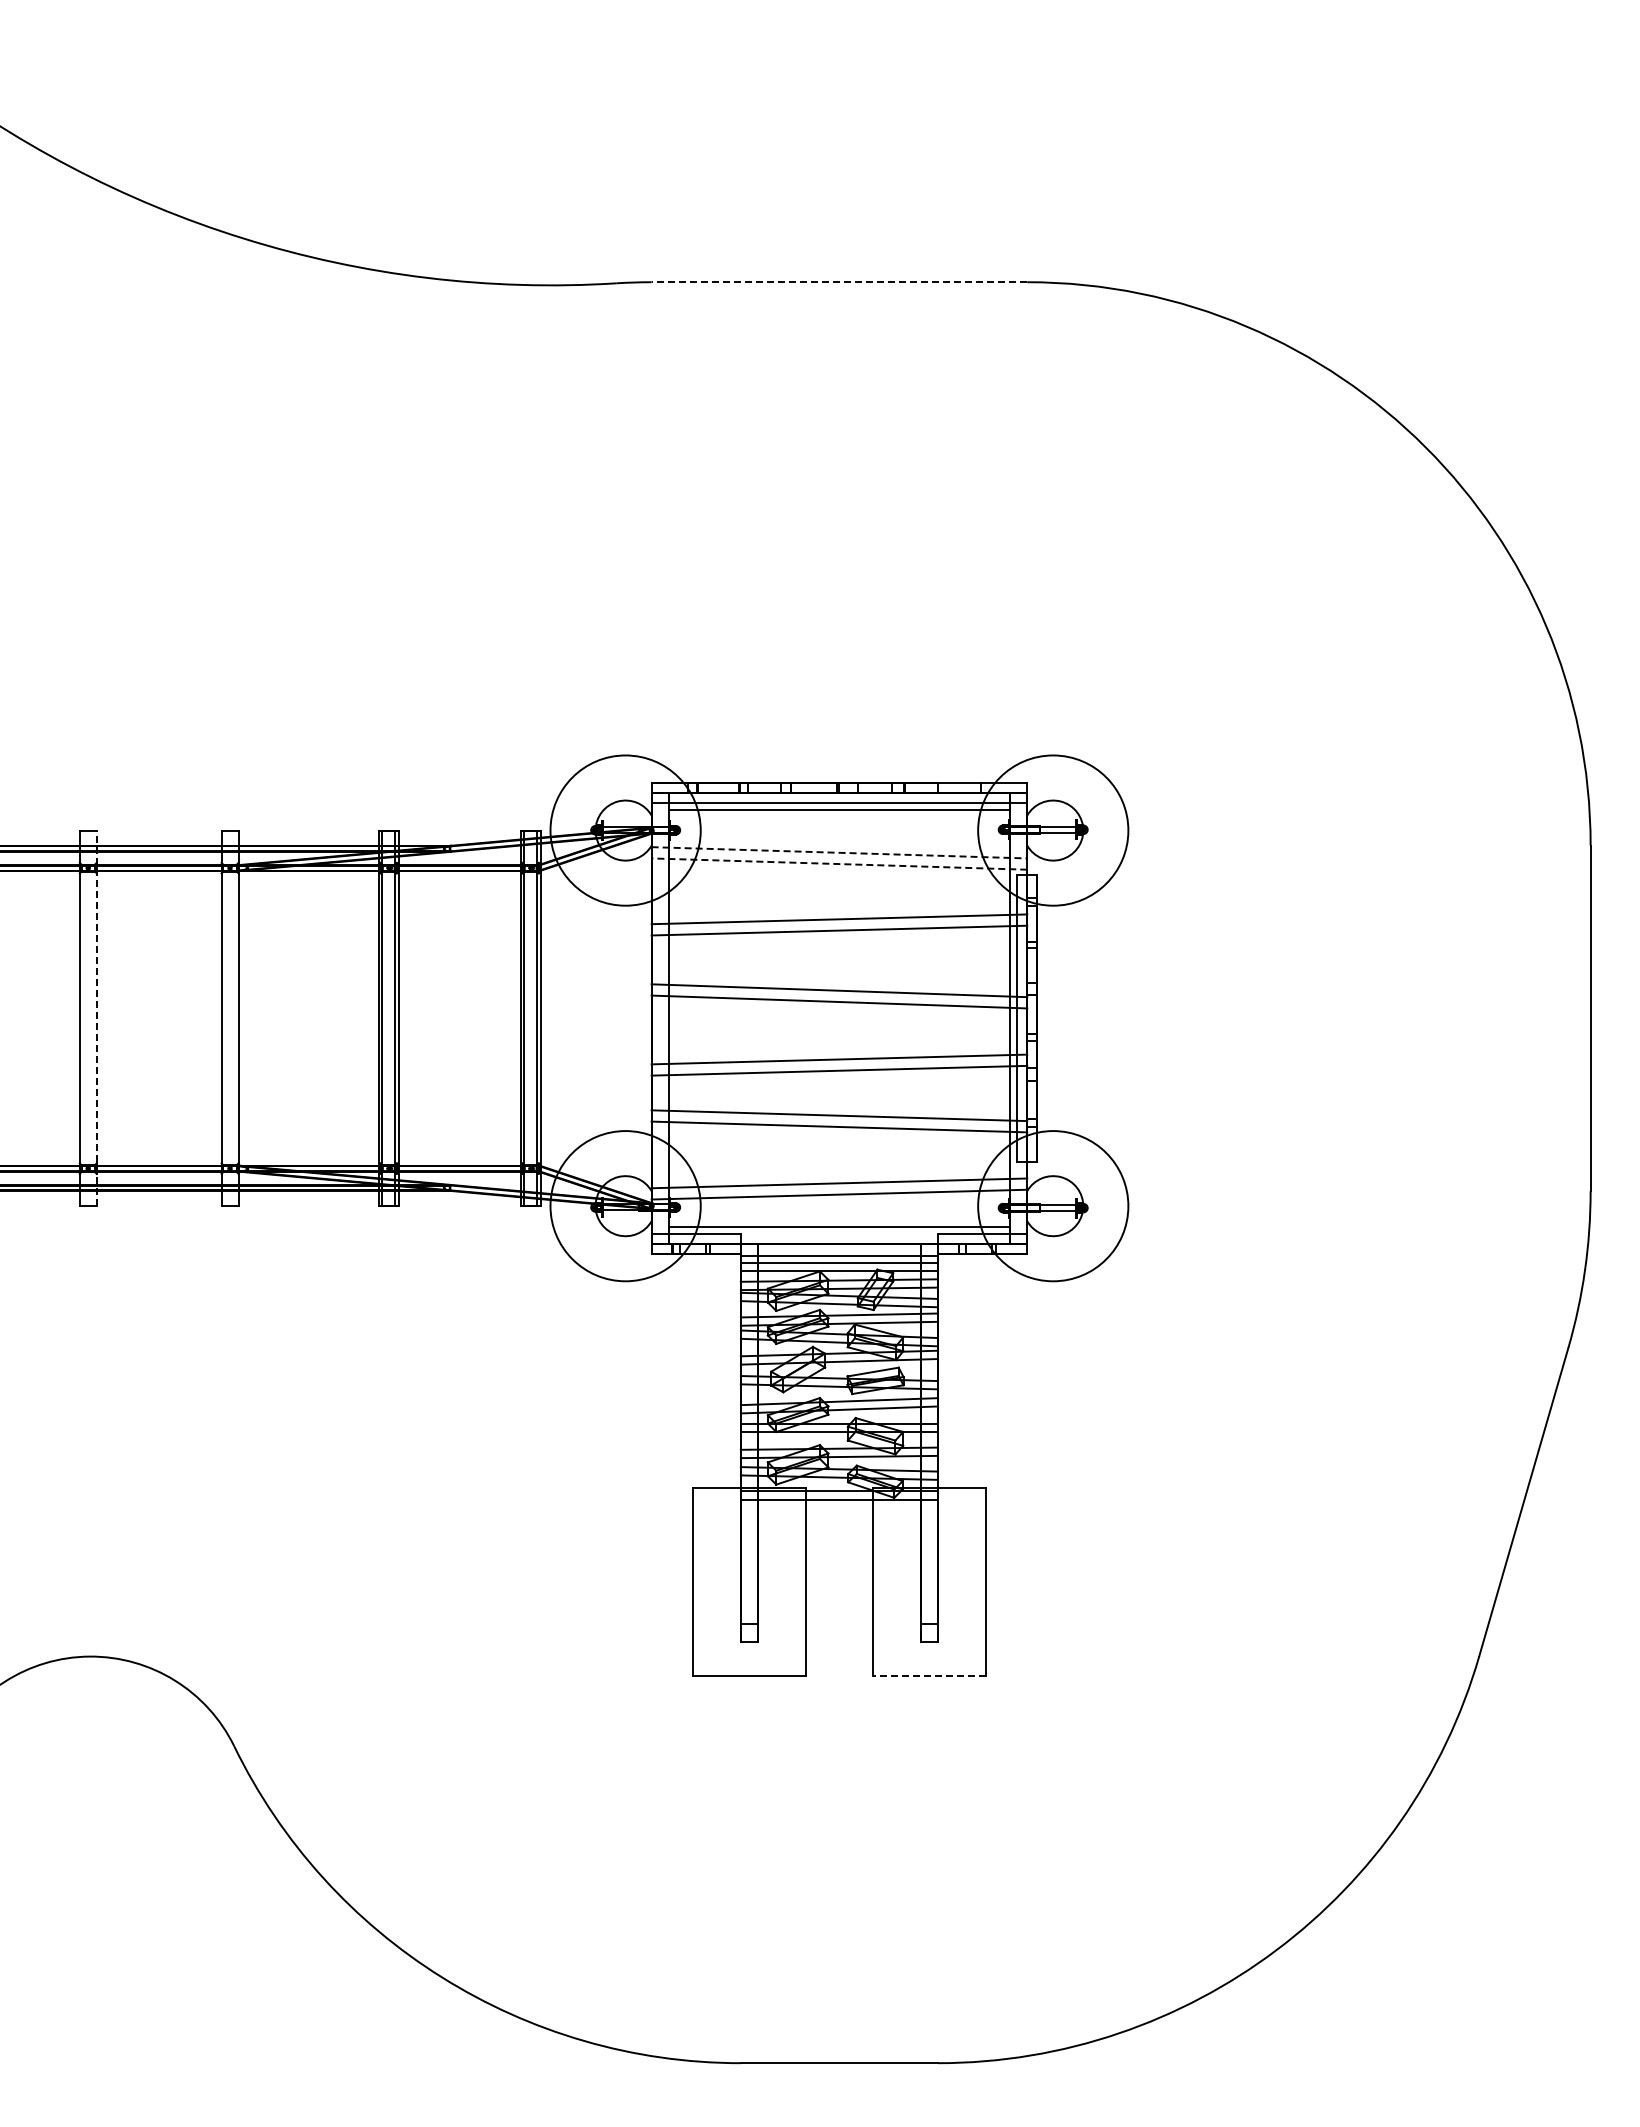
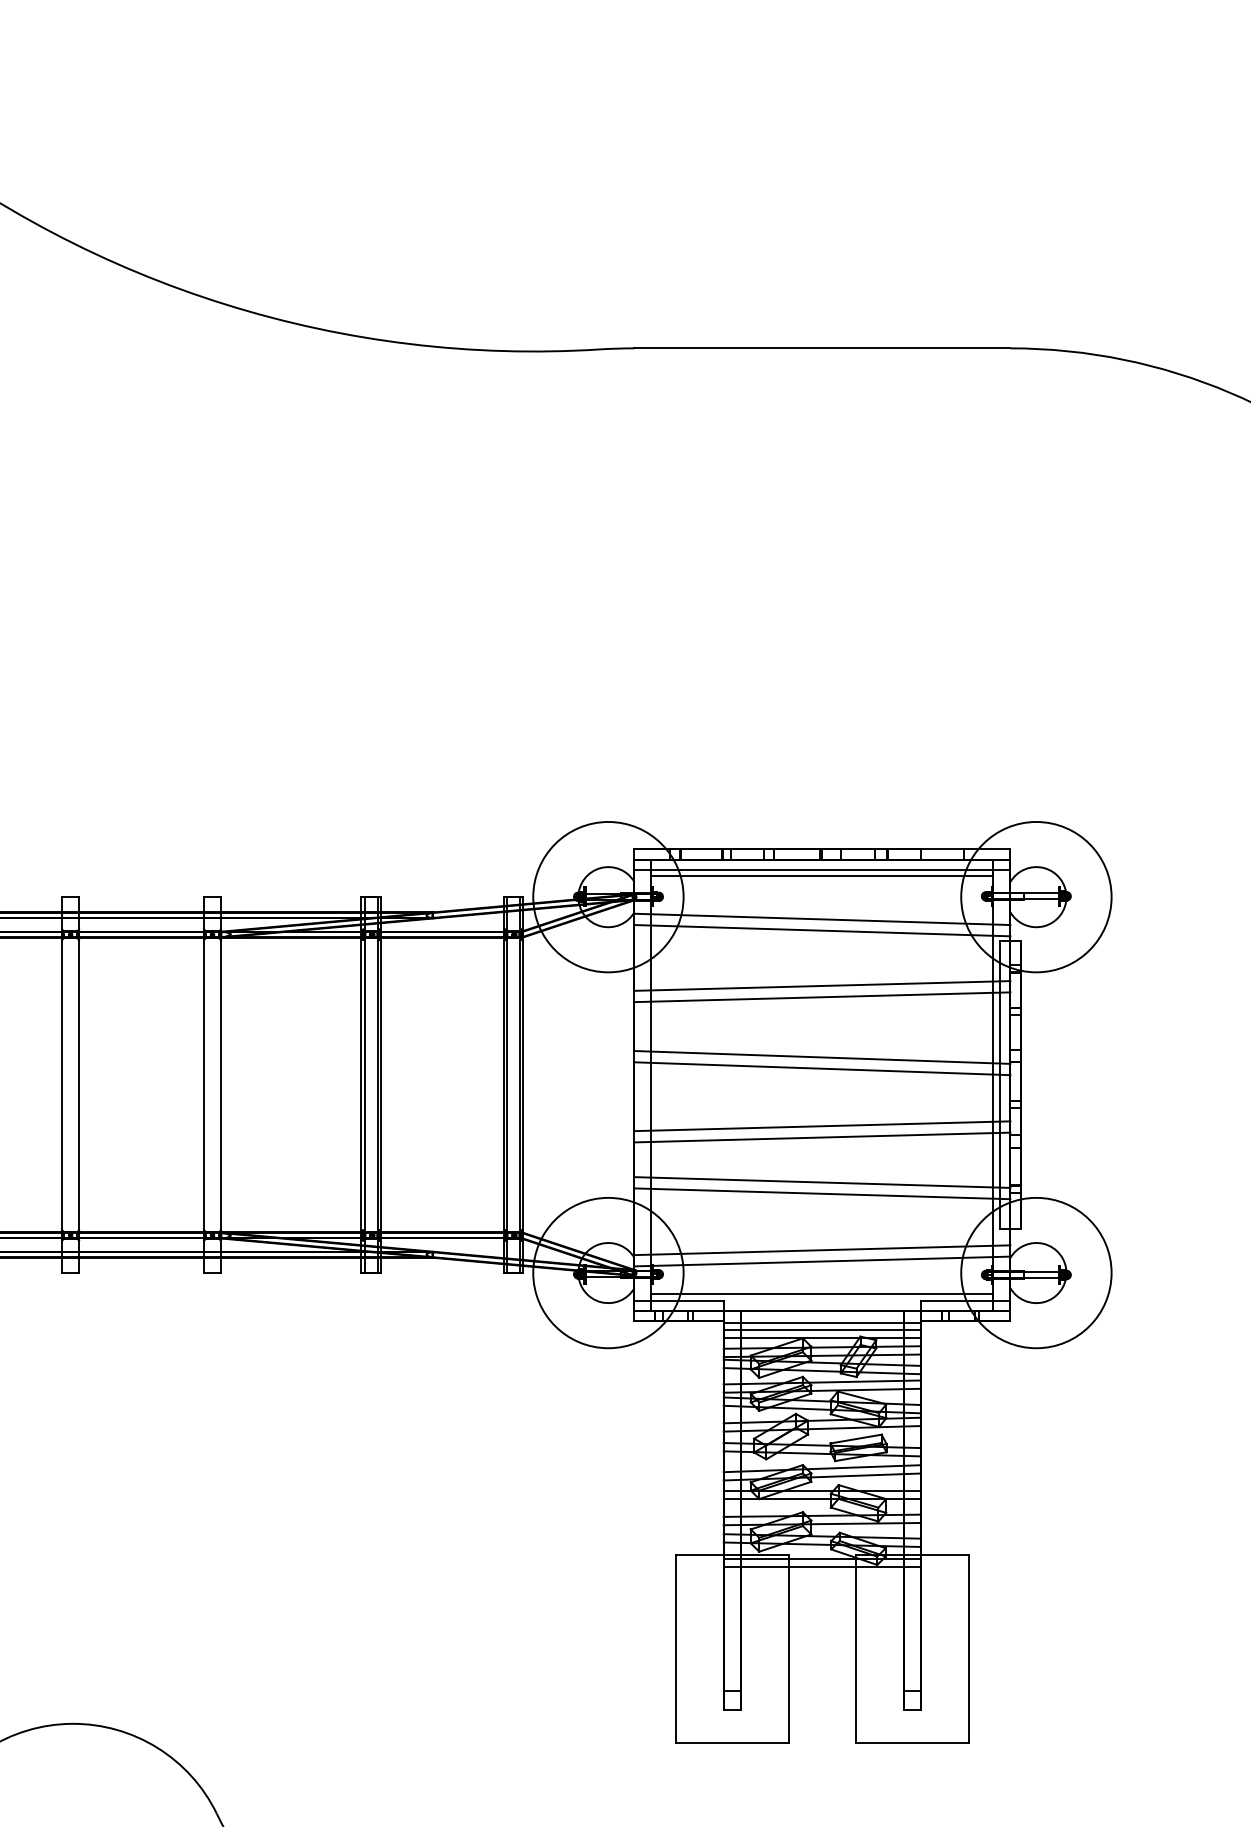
line: (839, 282) -> (822, 348), dashed -> solid
line: (839, 852) -> (822, 919), dashed -> solid
line: (839, 864) -> (822, 931), dashed -> solid
line: (96, 1018) -> (78, 1085), dashed -> solid
line: (929, 1675) -> (912, 1742), dashed -> solid

